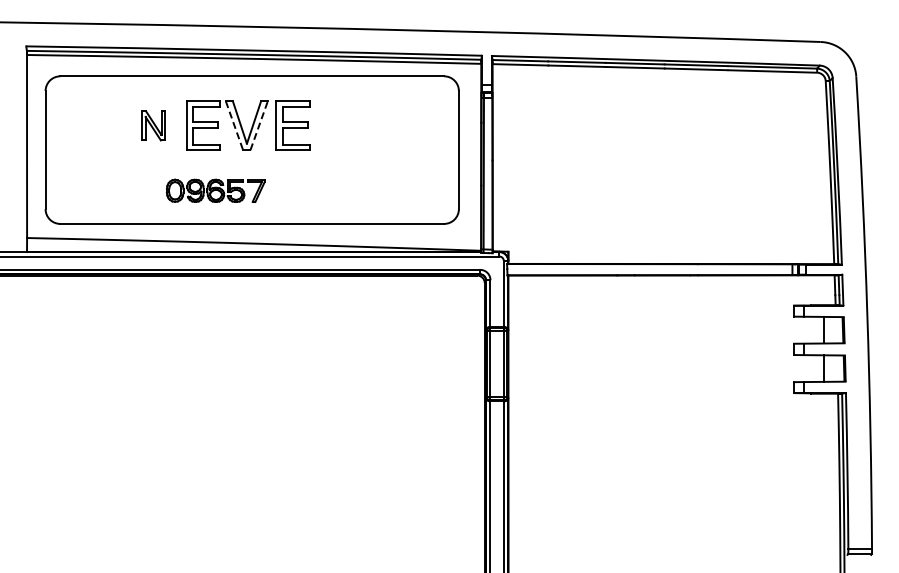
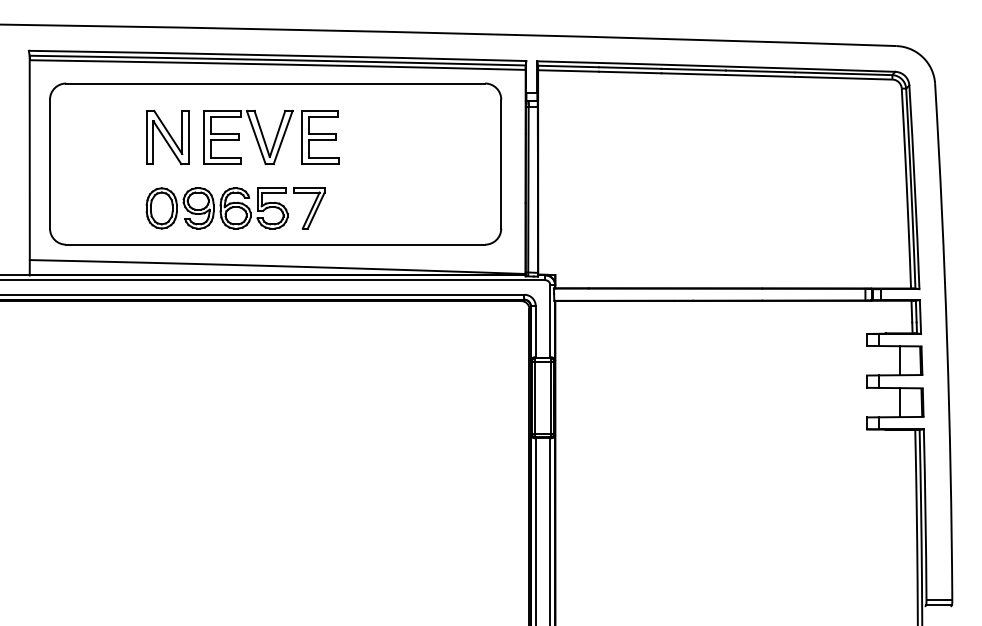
part: (153, 125) -> (167, 137), size x1.67
line: (234, 125) -> (256, 137), dashed -> solid
line: (259, 125) -> (283, 137), dashed -> solid
part: (215, 190) -> (235, 208), size x1.67

